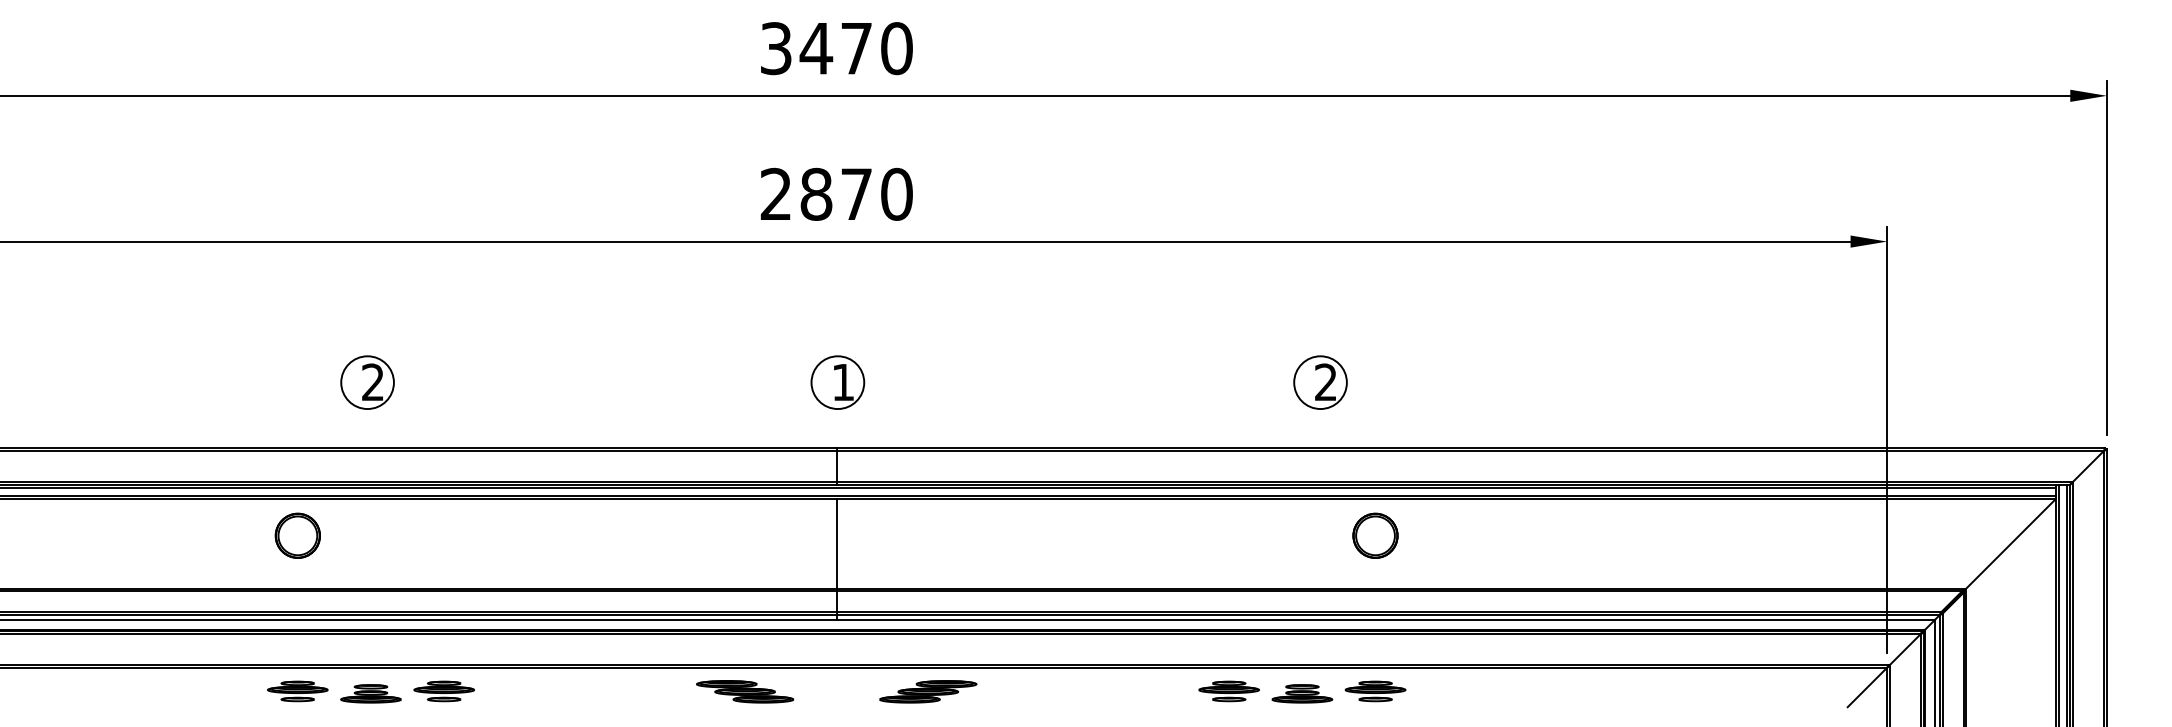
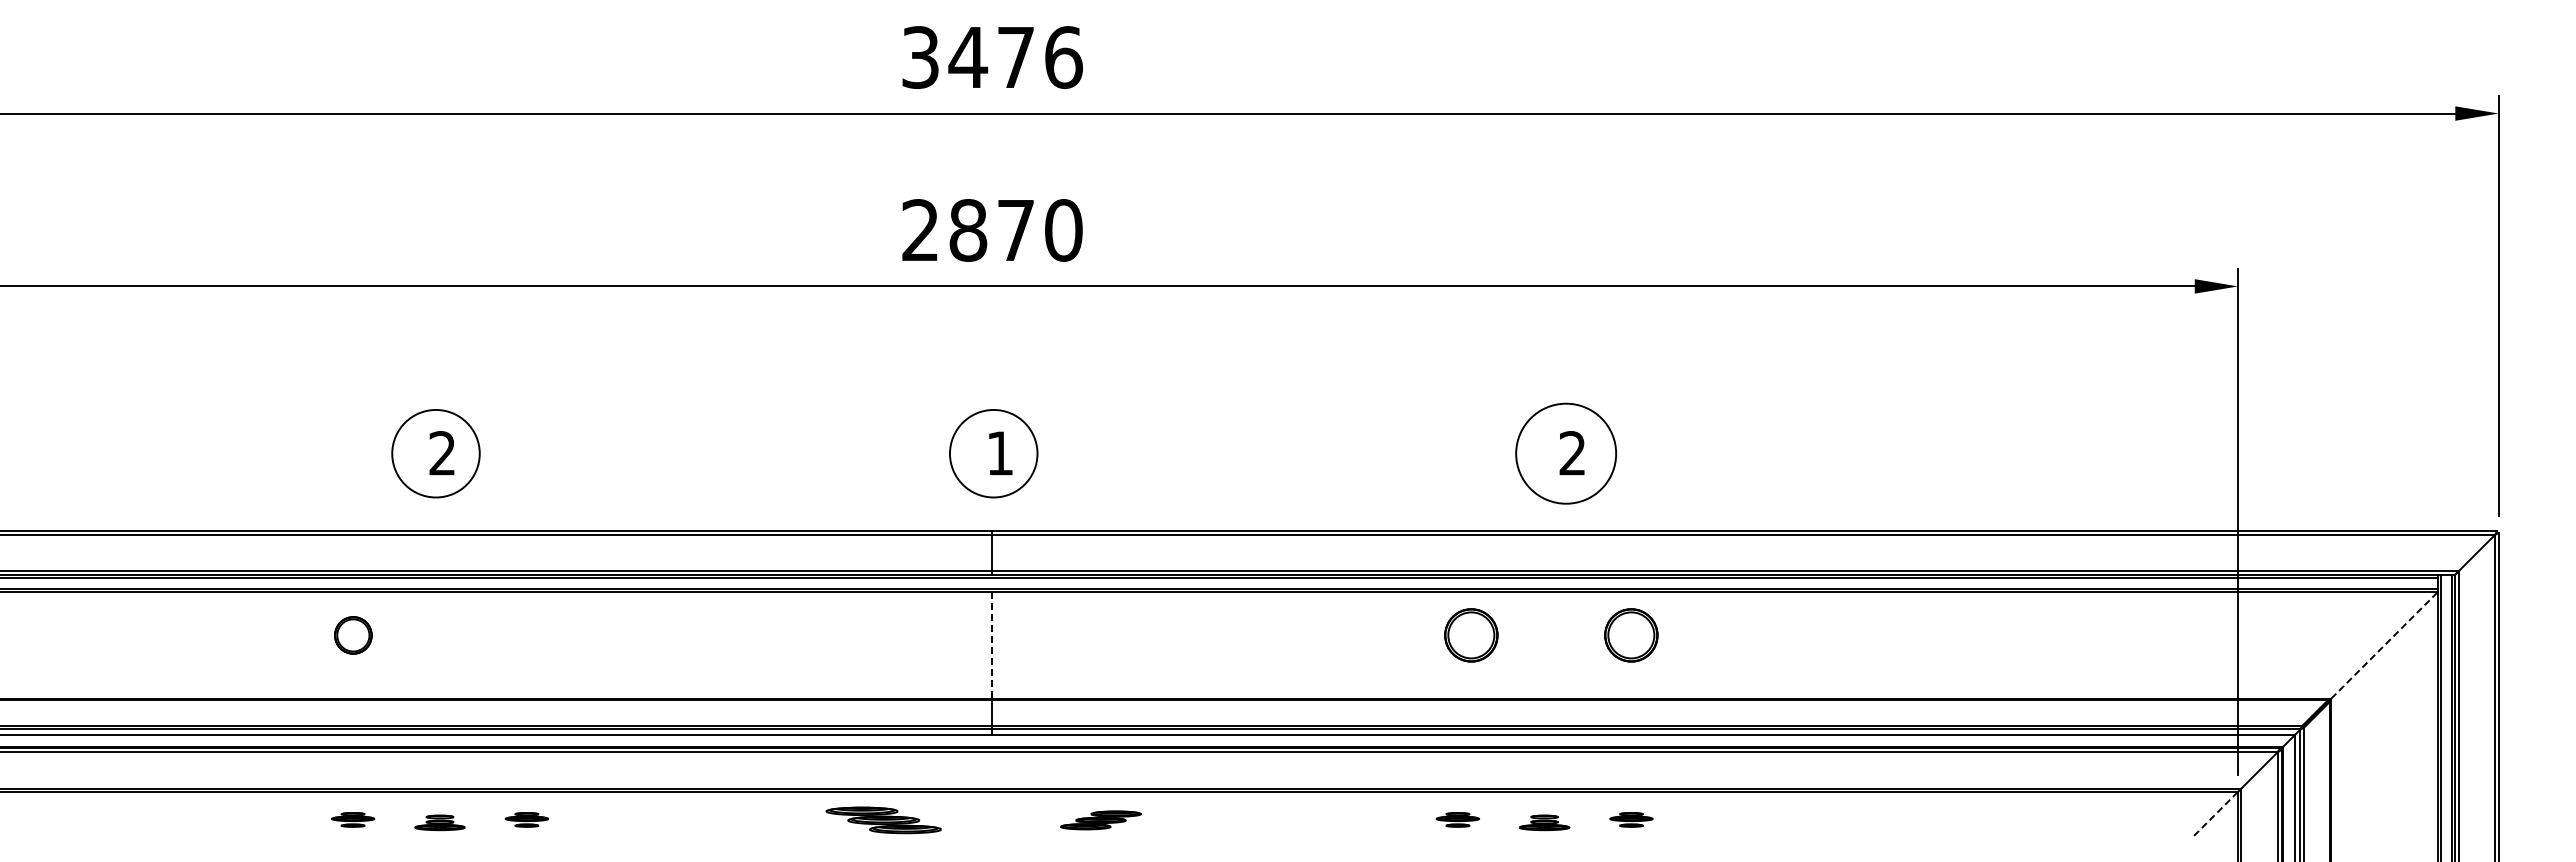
text: (896, 48) -> (1063, 57), 3470 -> 3476
circle: (367, 382) -> (435, 453), size x1.4
circle: (837, 382) -> (993, 453), size x1.4
circle: (1319, 382) -> (1565, 453), size x1.6
part: (298, 535) -> (353, 635), size x0.7
part: (1240, 535) -> (1471, 635), added
line: (2010, 543) -> (2384, 644), solid -> dashed
line: (836, 544) -> (992, 645), solid -> dashed
line: (1867, 687) -> (2214, 815), solid -> dashed
part: (297, 691) -> (352, 819), size x0.6
part: (443, 691) -> (526, 819), size x0.6
part: (927, 691) -> (1100, 820), size x0.7
part: (1228, 691) -> (1457, 819), size x0.6
part: (1375, 691) -> (1631, 819), size x0.6
part: (370, 693) -> (439, 822), size x0.7
part: (1302, 693) -> (1544, 822), size x0.7

